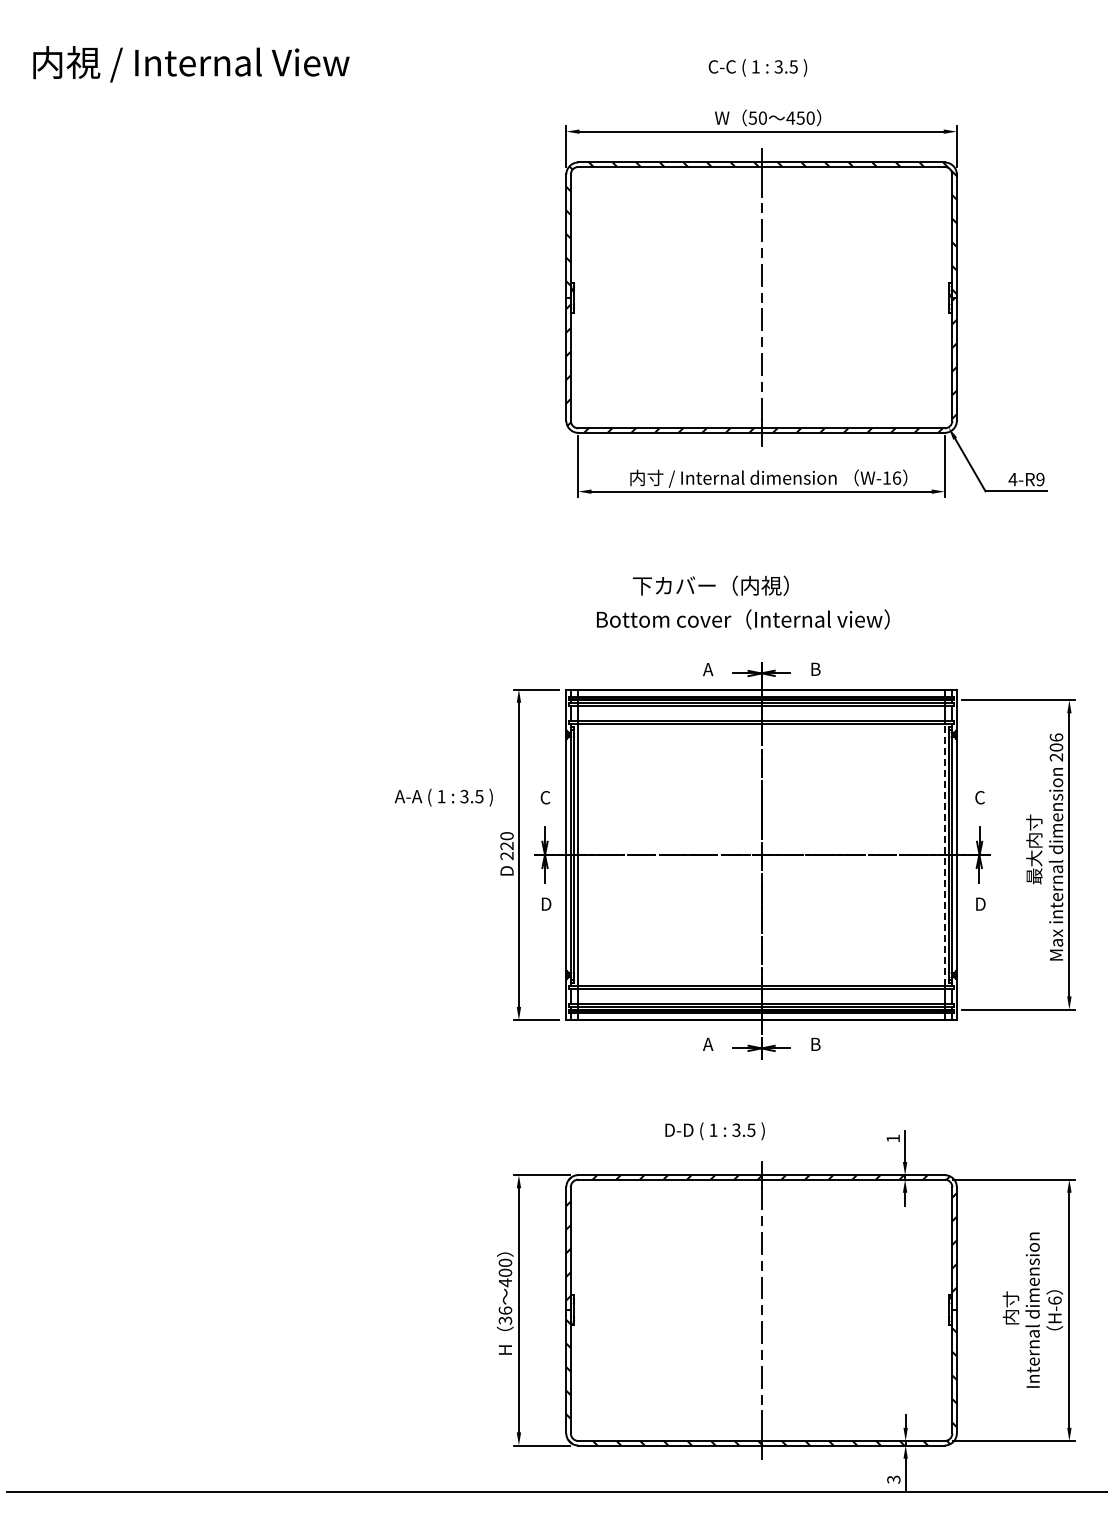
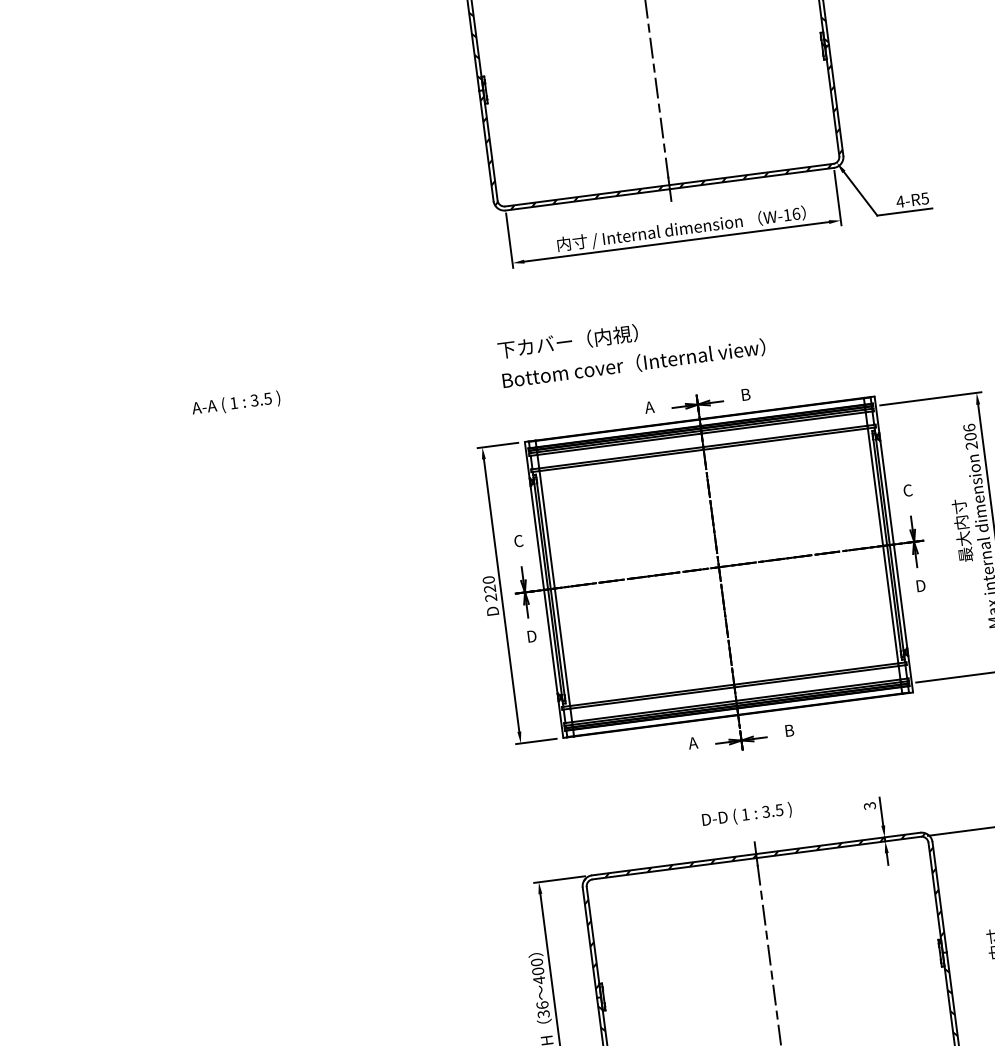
text: (1040, 479) -> (925, 198), 4-R9 -> 4-R5
text: (710, 585) -> (567, 341), moved
text: (743, 619) -> (634, 363), moved
text: (443, 797) -> (235, 403), moved
line: (944, 854) -> (882, 545), dashed -> solid
text: (714, 1130) -> (746, 814), moved
text: (892, 1138) -> (869, 806), 1 -> 3

